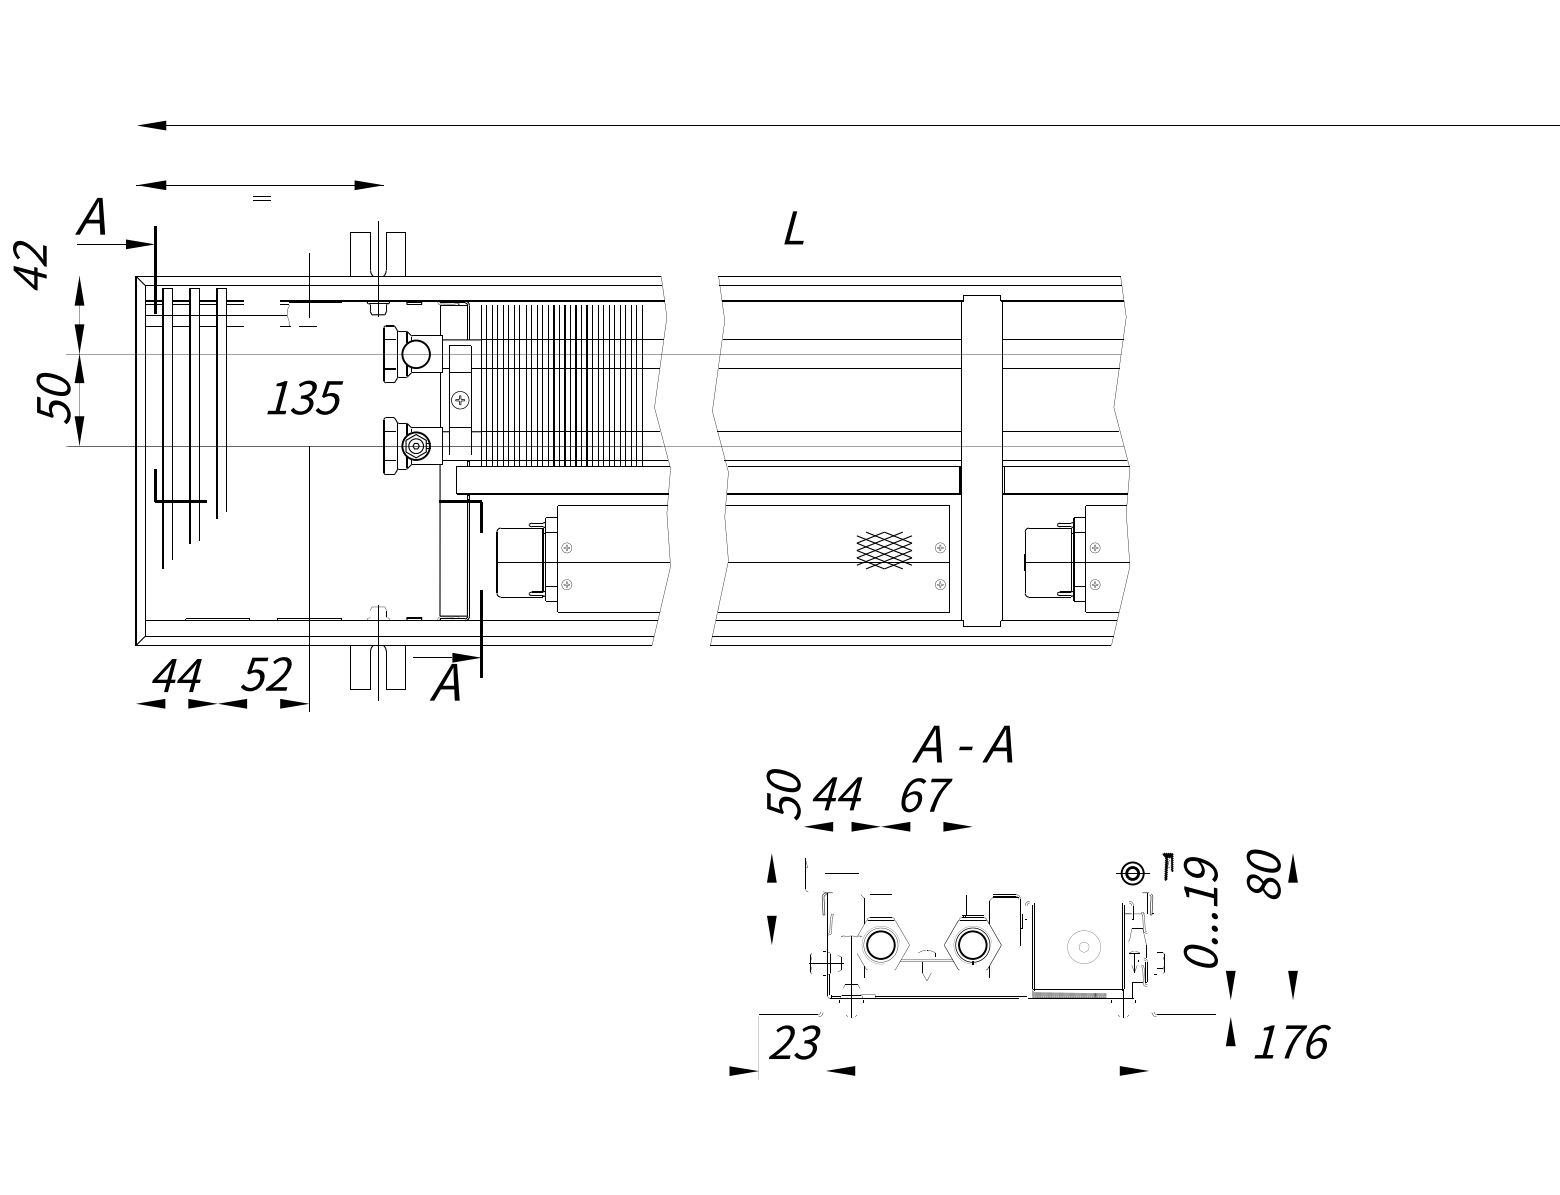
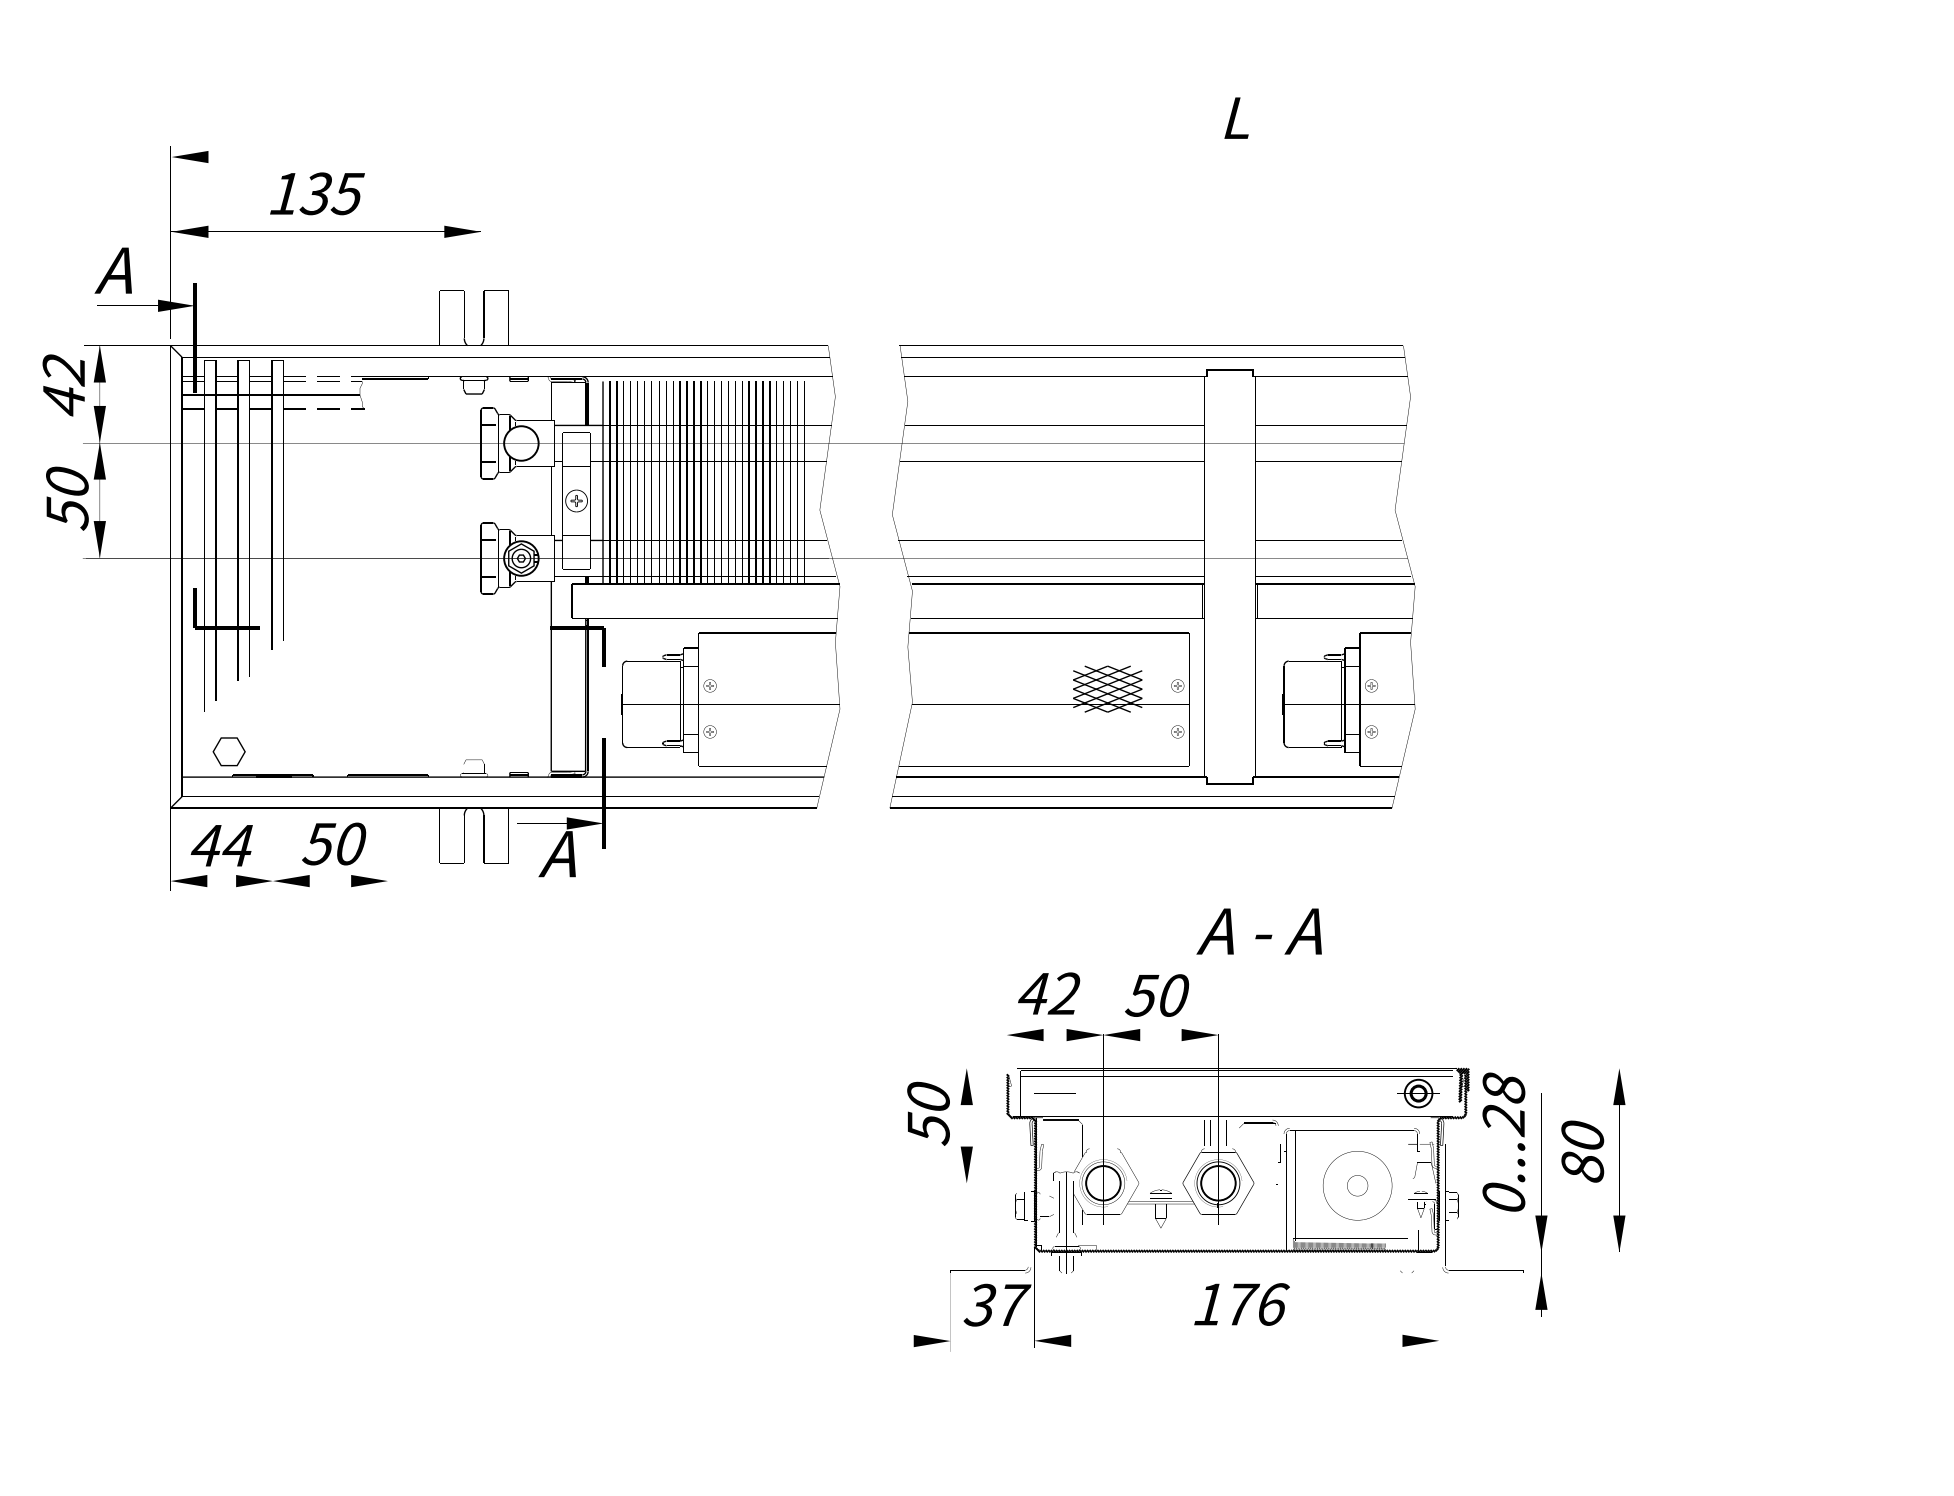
part: (262, 197) -> (328, 378), moved
text: (793, 227) -> (1236, 117), moved
text: (29, 265) -> (63, 385), moved
line: (307, 326) -> (328, 408), moved
text: (305, 397) -> (317, 193), moved
part: (182, 600) -> (228, 751), added
text: (278, 673) -> (349, 843), 52 -> 50
text: (961, 744) -> (1258, 931), moved
text: (849, 793) -> (1063, 993), 44 -> 42
text: (783, 794) -> (928, 1113), moved
text: (924, 795) -> (1158, 995), 67 -> 50
text: (1263, 874) -> (1582, 1151), moved
text: (1200, 882) -> (1503, 1104), 0...19 -> 0...28
line: (846, 894) -> (1060, 1120), added
hatch: (987, 929) -> (1236, 1163), added
part: (1083, 946) -> (1357, 1185), size x1.67
text: (796, 1041) -> (997, 1304), 23 -> 37
text: (1292, 1041) -> (1241, 1304), moved

